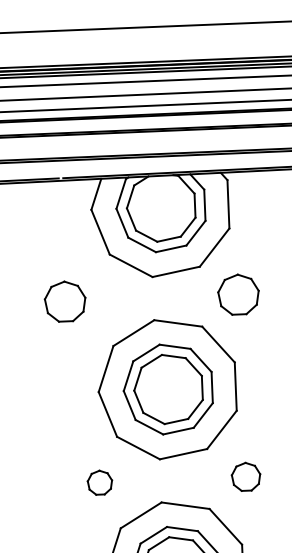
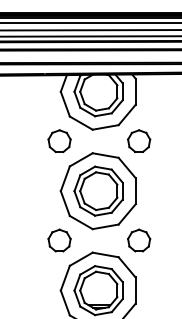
part: (65, 302) -> (59, 141), moved
part: (246, 476) -> (139, 240), size x1.43
part: (99, 482) -> (59, 240), size x1.67

